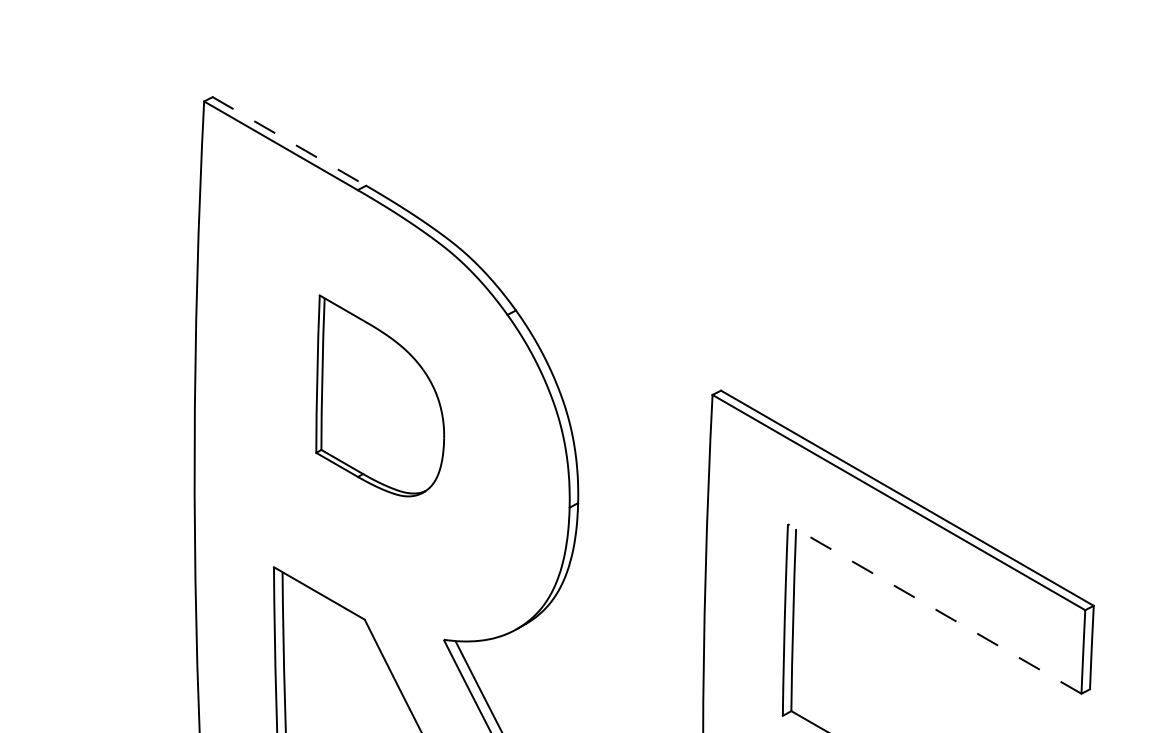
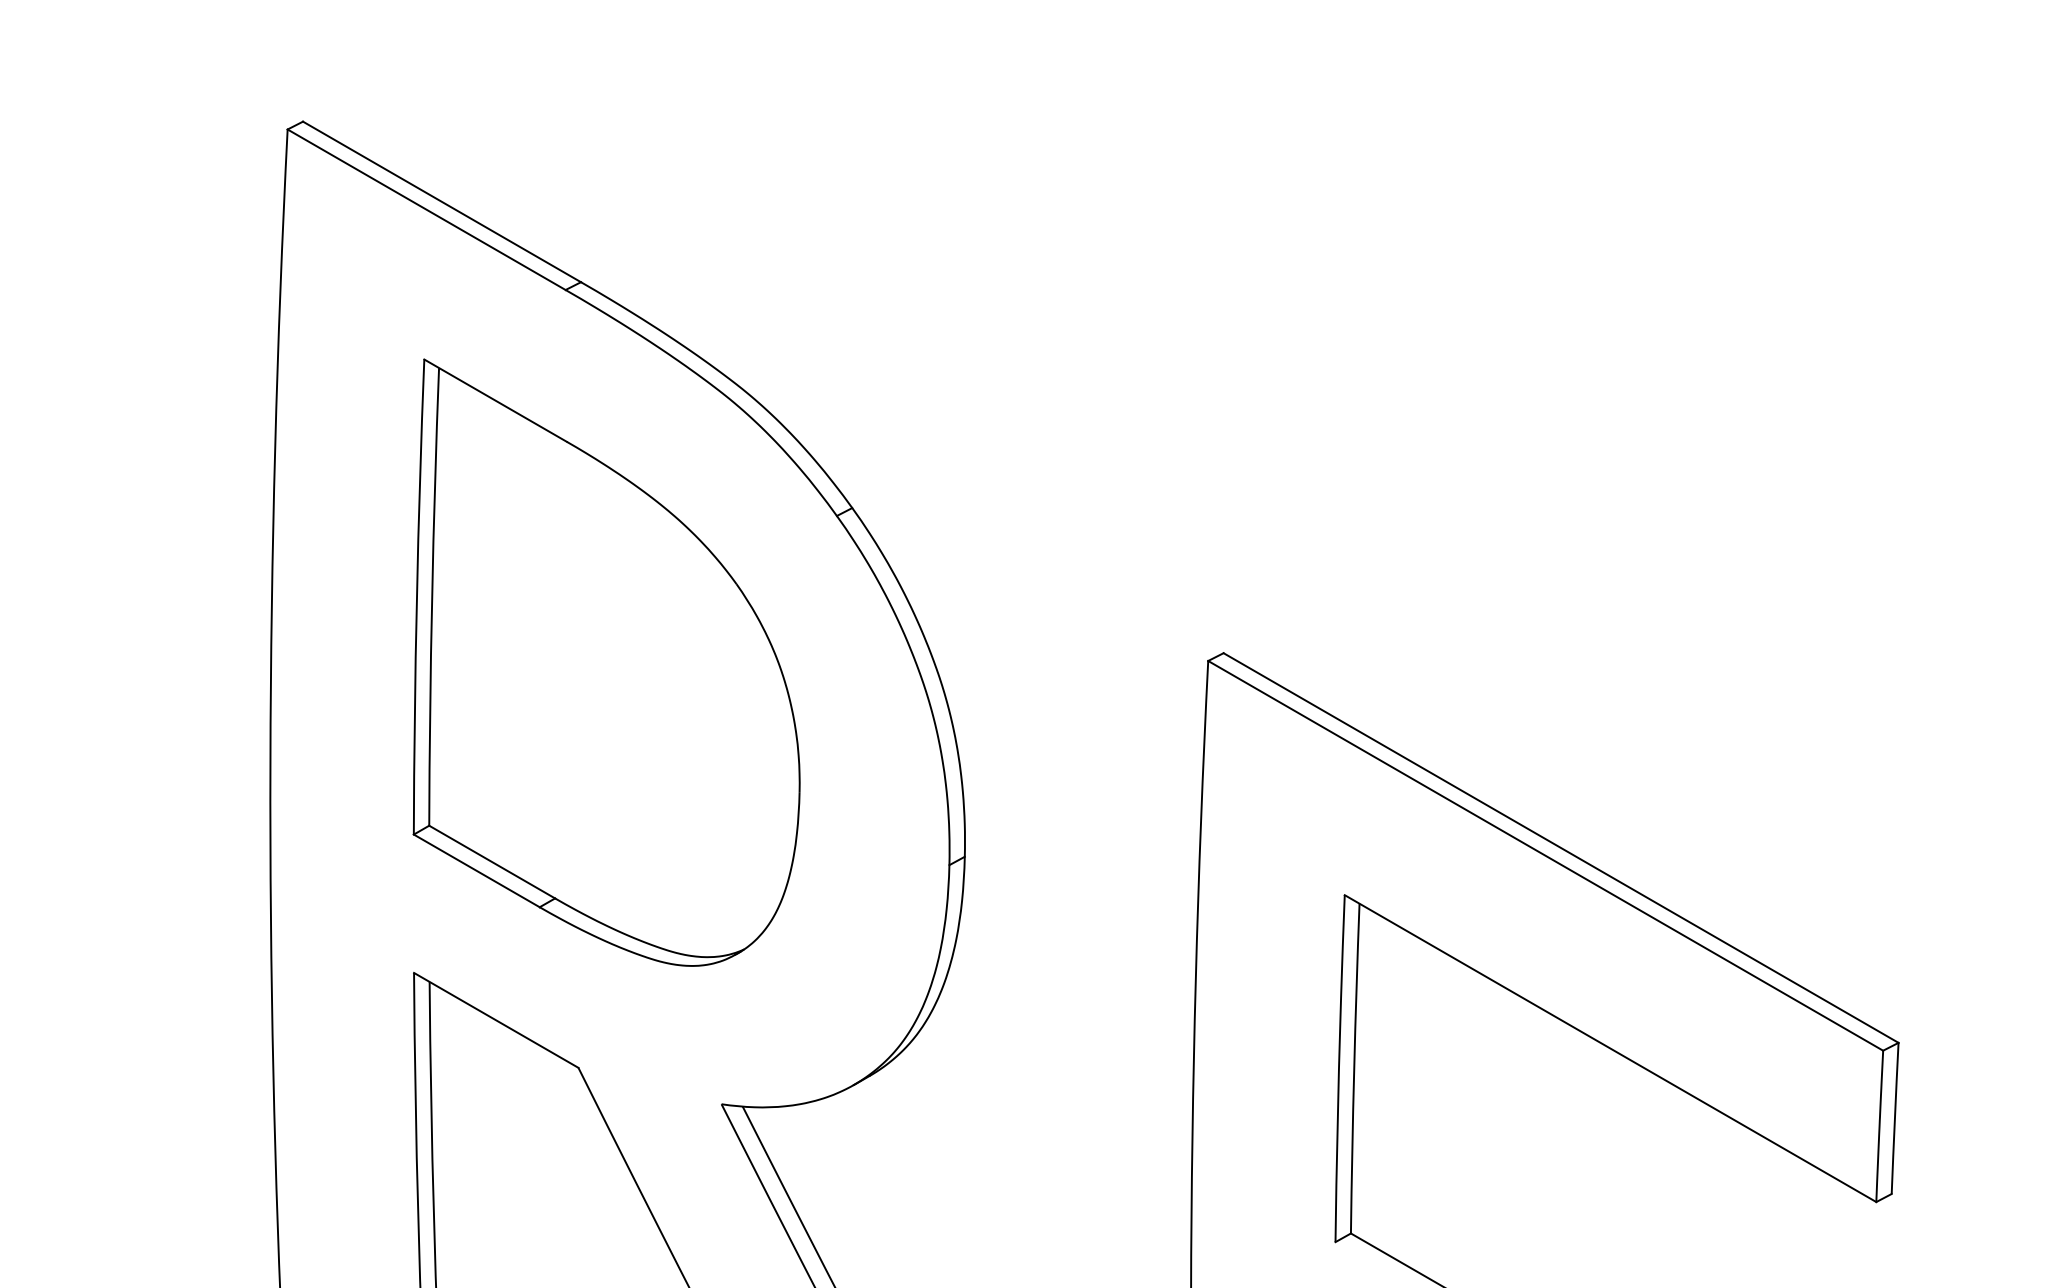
line: (289, 141) -> (442, 202), dashed -> solid
part: (379, 395) -> (605, 661), size x1.67
line: (934, 608) -> (1610, 1047), dashed -> solid

